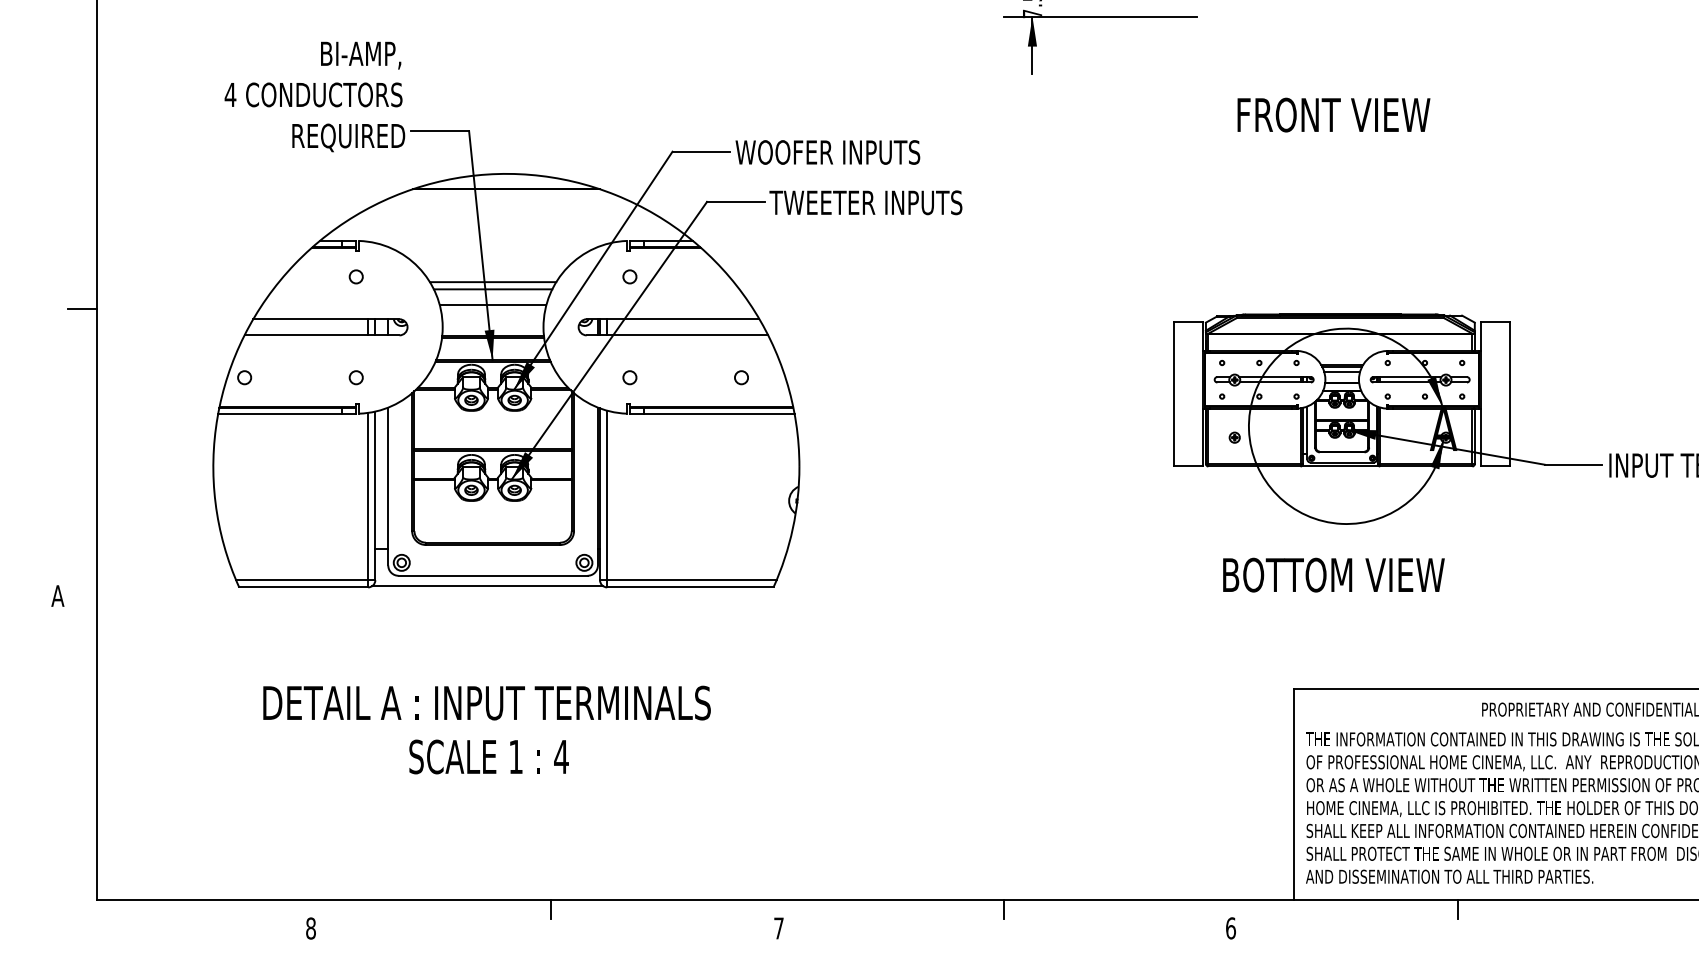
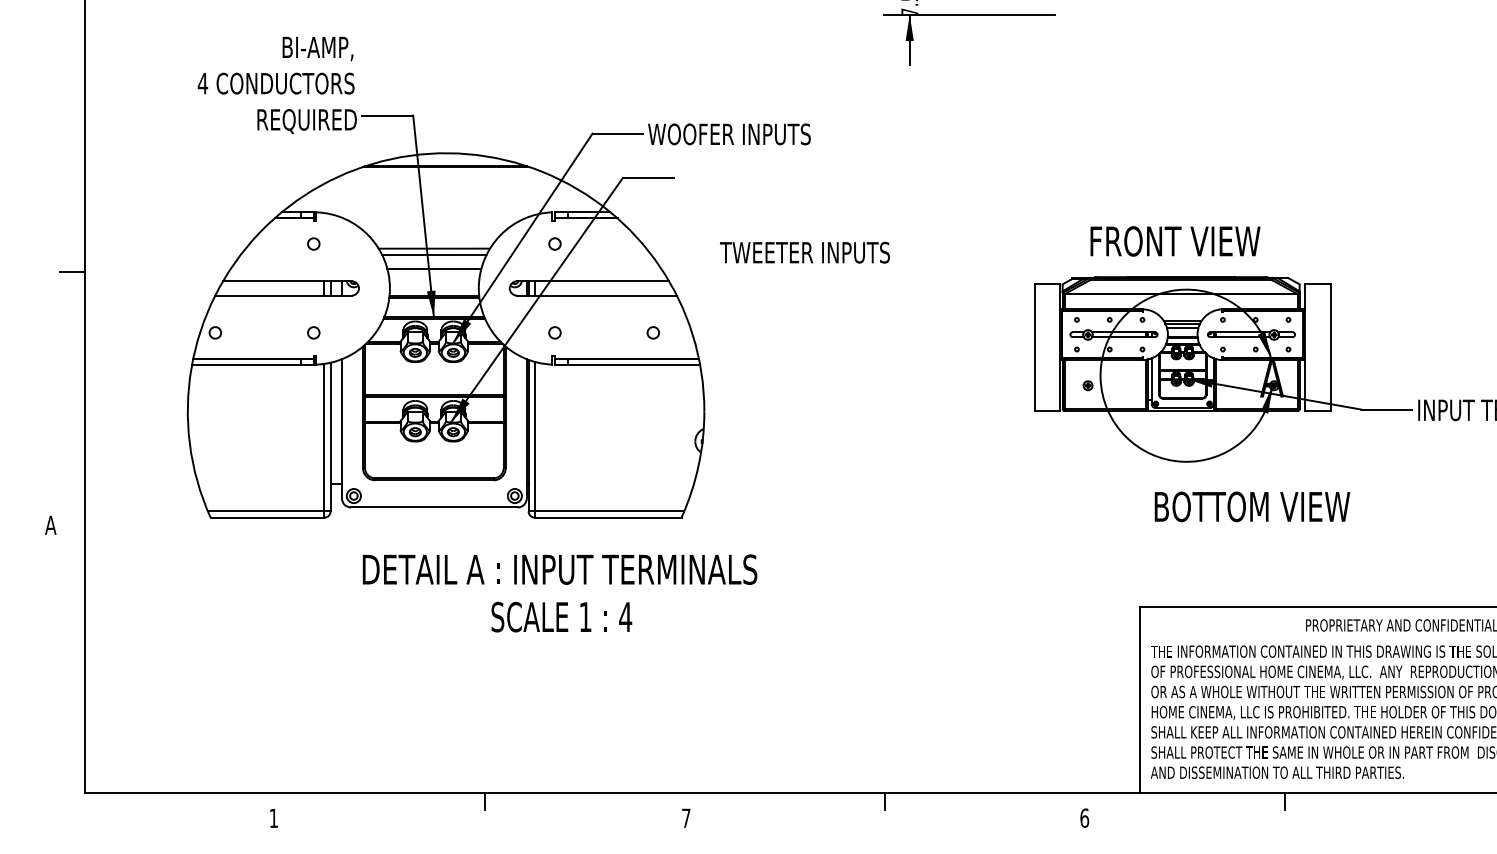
text: (1333, 115) -> (1175, 241), moved
text: (865, 202) -> (804, 252), moved
text: (1333, 574) -> (1252, 506), moved
line: (487, 586) -> (429, 516), removed
text: (486, 730) -> (559, 593), moved
text: (310, 928) -> (273, 818), 8 -> 1

